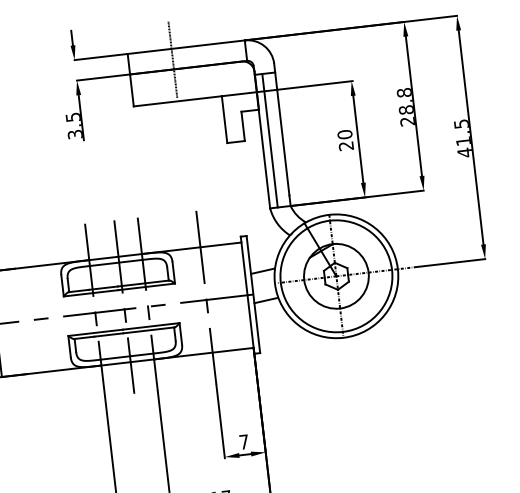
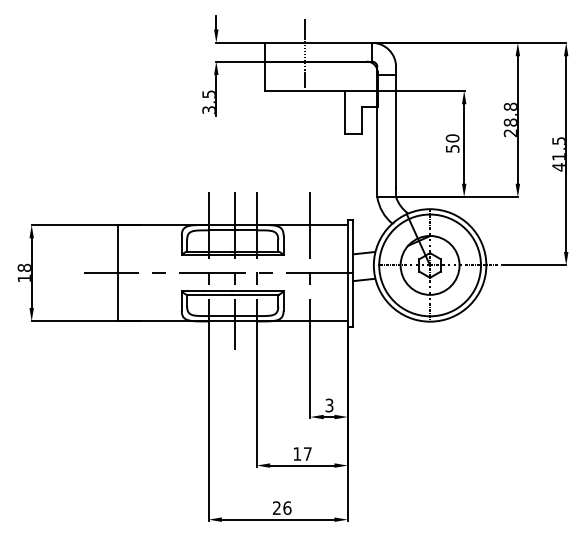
line: (270, 141) -> (384, 136), removed
text: (346, 145) -> (452, 148), 20 -> 50
text: (244, 442) -> (329, 405), 7 -> 3

